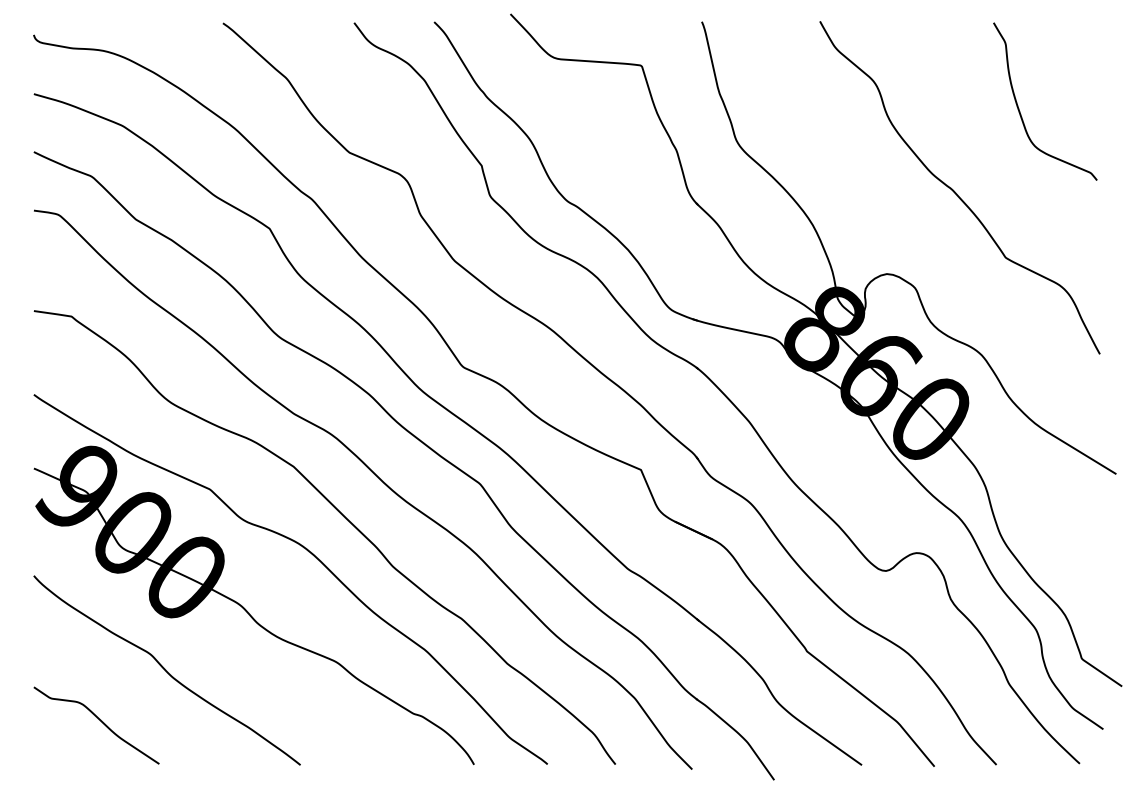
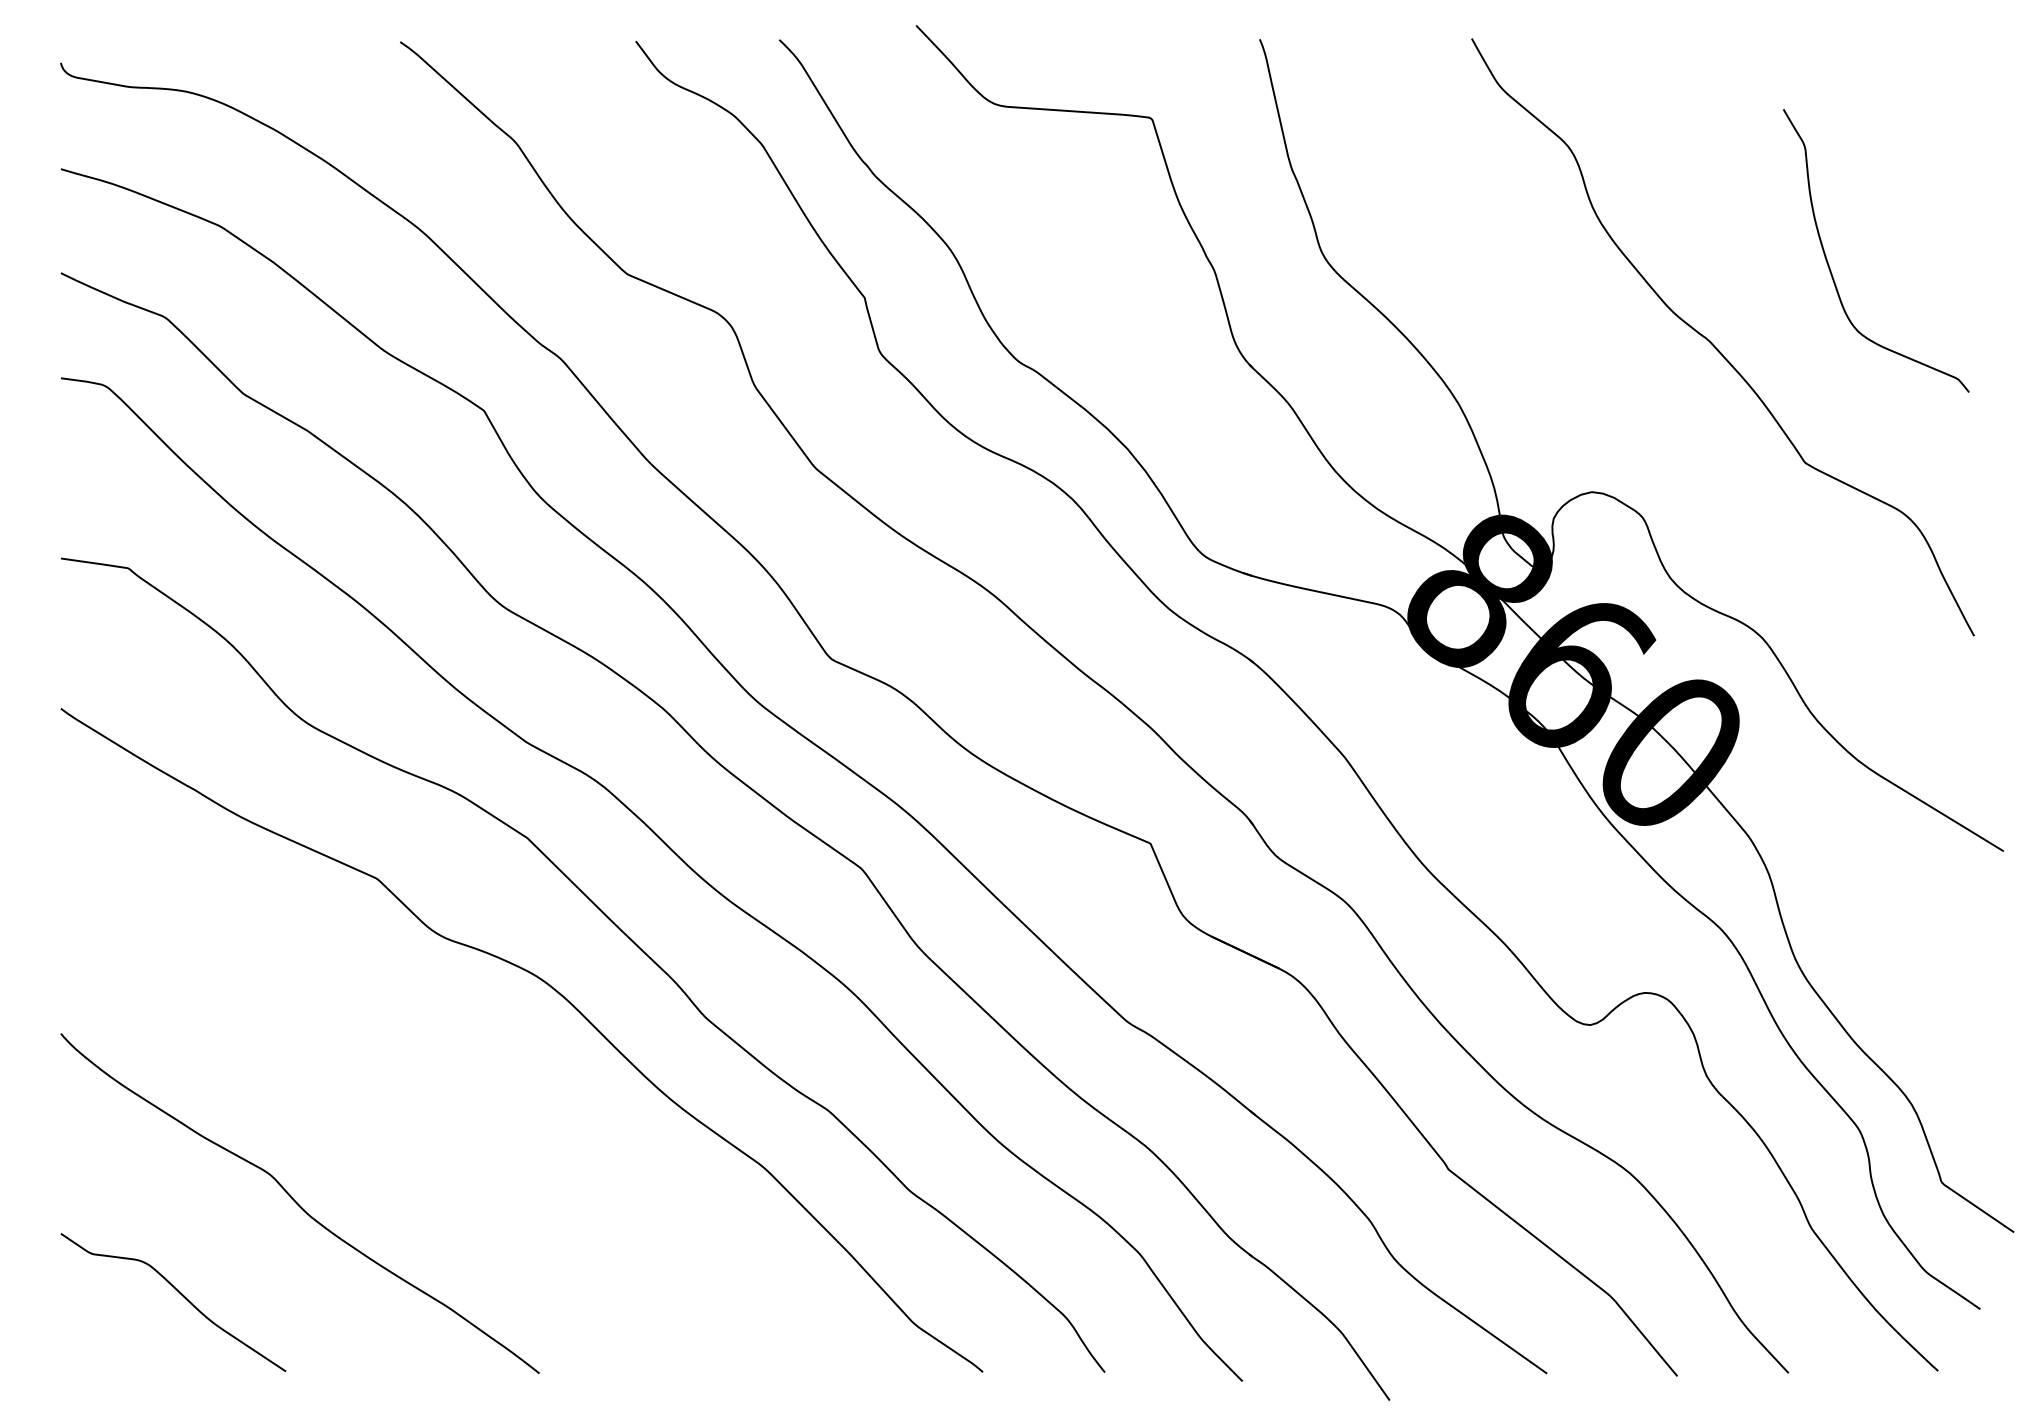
curve: (1019, 108) -> (1829, 263), moved
part: (247, 610) -> (444, 1095), removed

